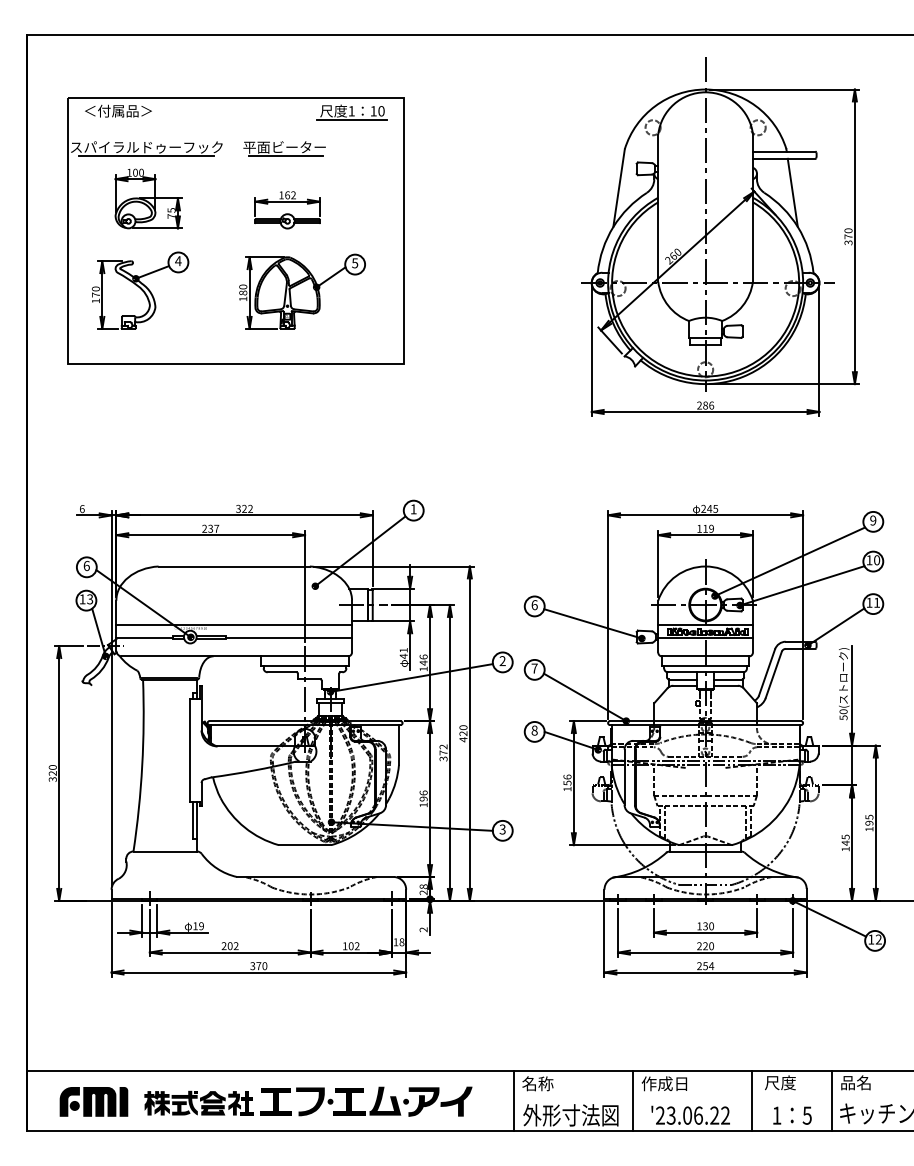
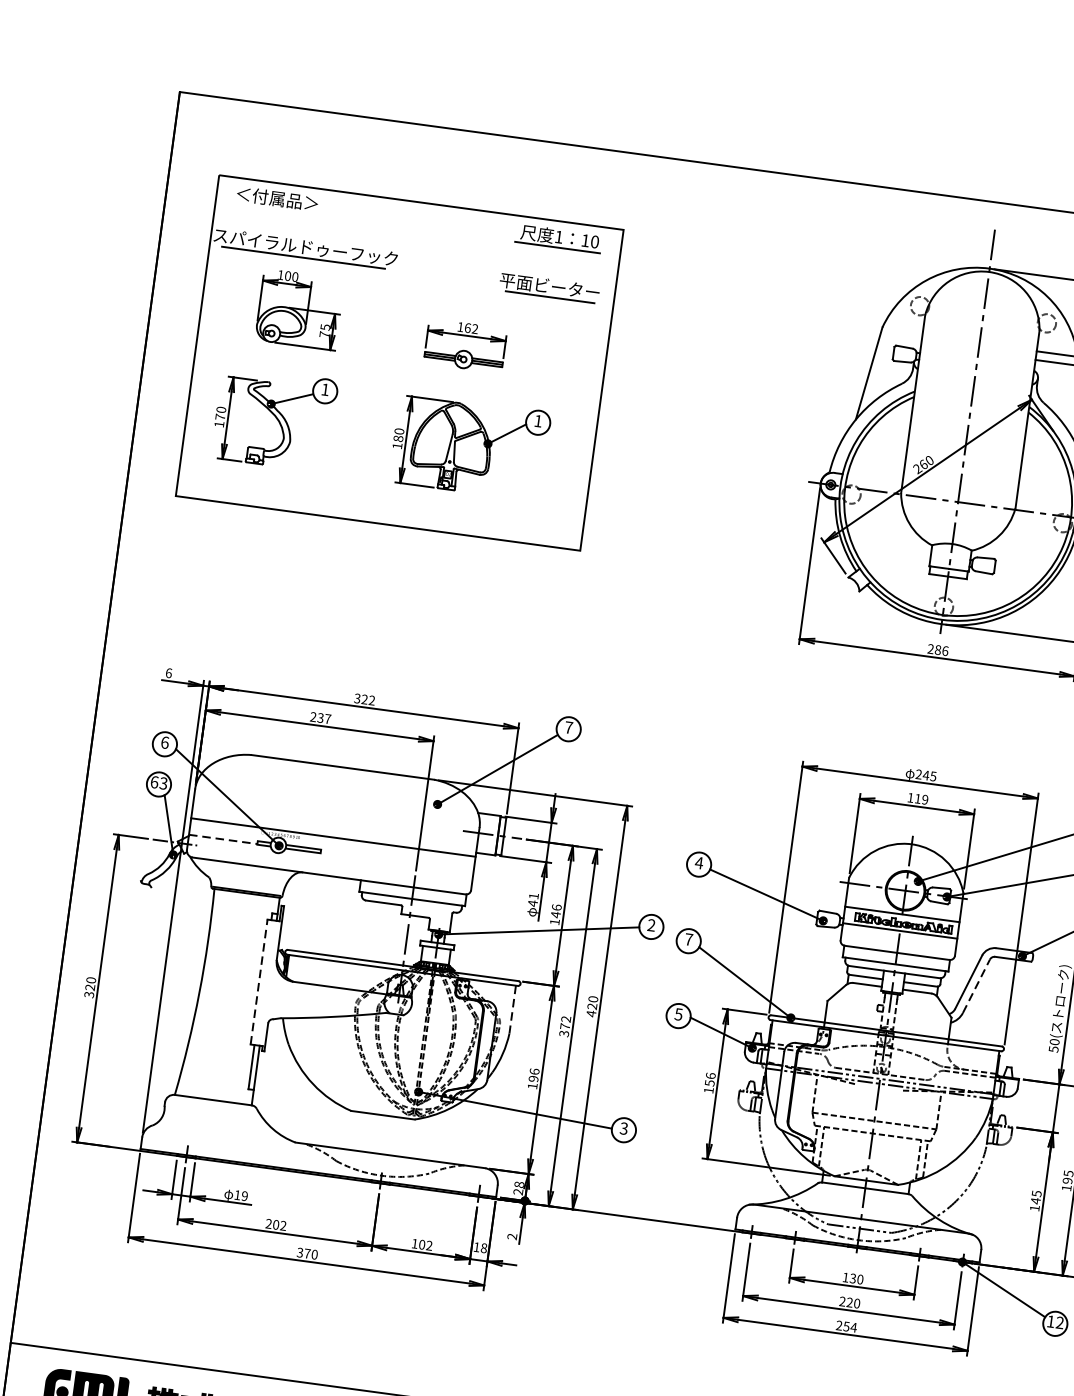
part: (284, 148) -> (549, 287), moved
text: (178, 261) -> (325, 390), 4 -> 1
text: (355, 263) -> (538, 421), 5 -> 1
text: (413, 509) -> (568, 727), 1 -> 7
text: (82, 599) -> (154, 782), 13 -> 63
text: (534, 605) -> (698, 863), 6 -> 4
line: (145, 638) -> (224, 839), solid -> dashed
line: (288, 638) -> (396, 863), removed
line: (773, 674) -> (976, 985), solid -> dashed
text: (534, 730) -> (678, 1014), 8 -> 5
line: (399, 744) -> (513, 1009), solid -> dashed
line: (189, 750) -> (258, 982), solid -> dashed

